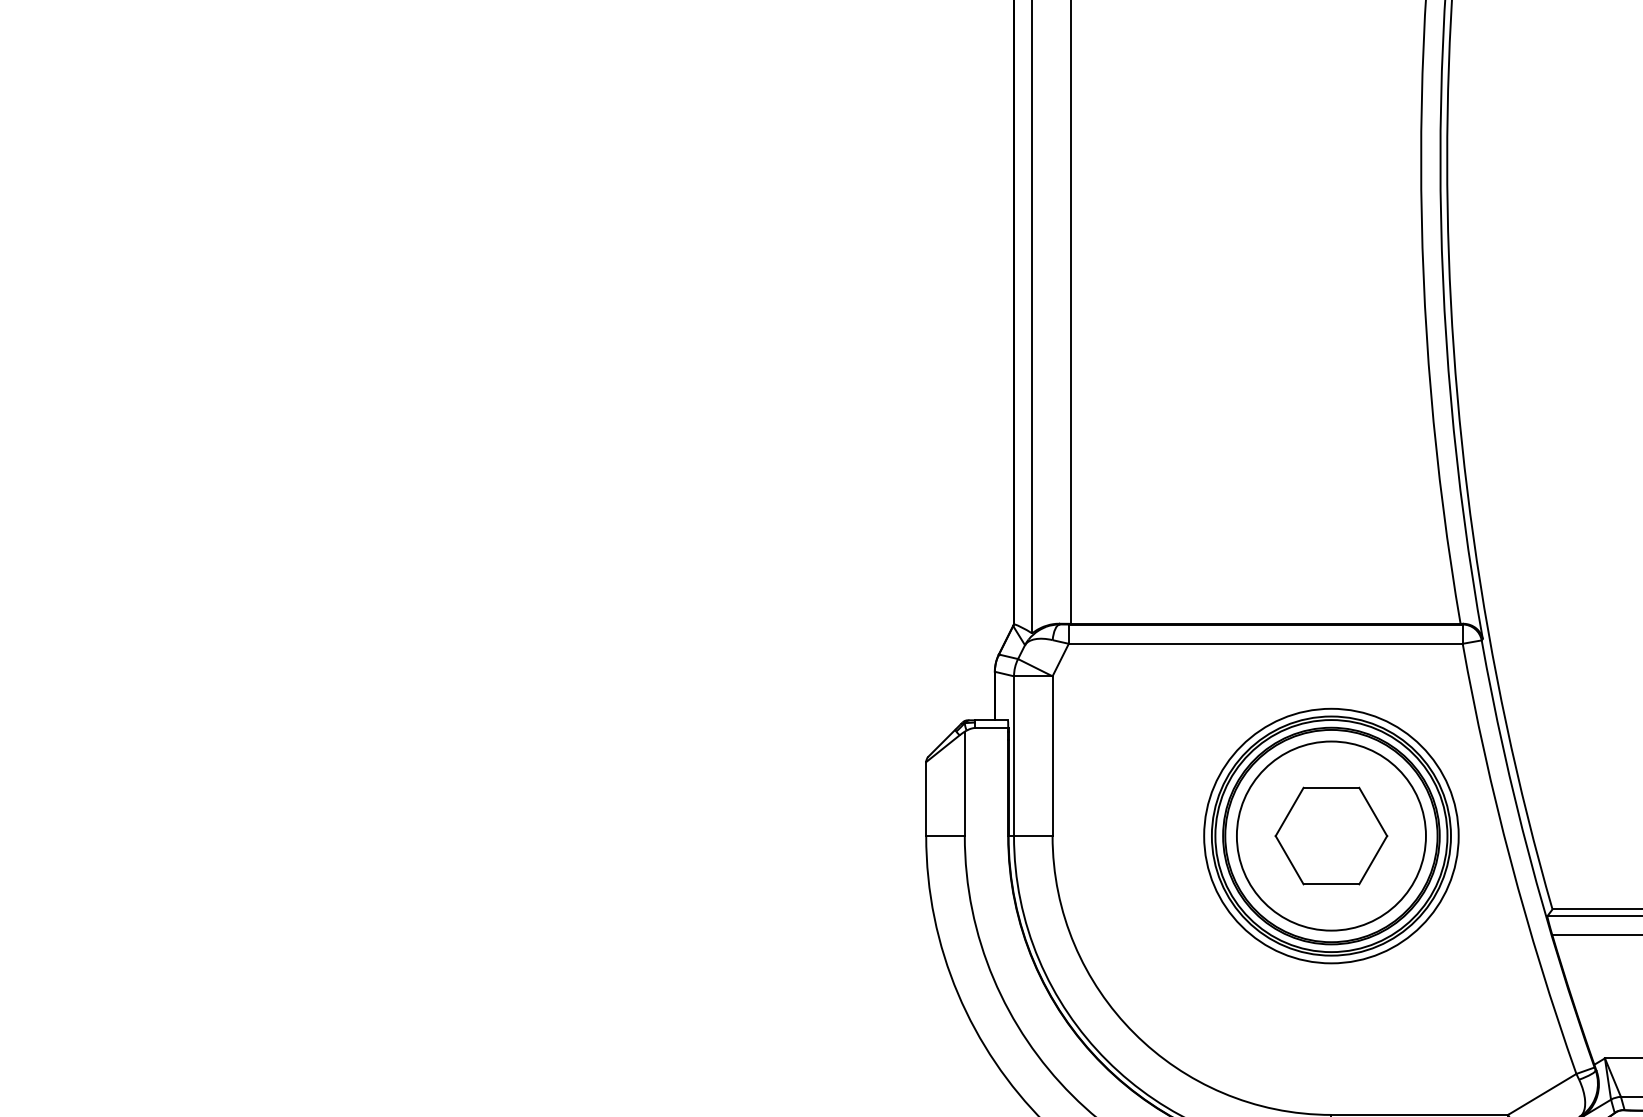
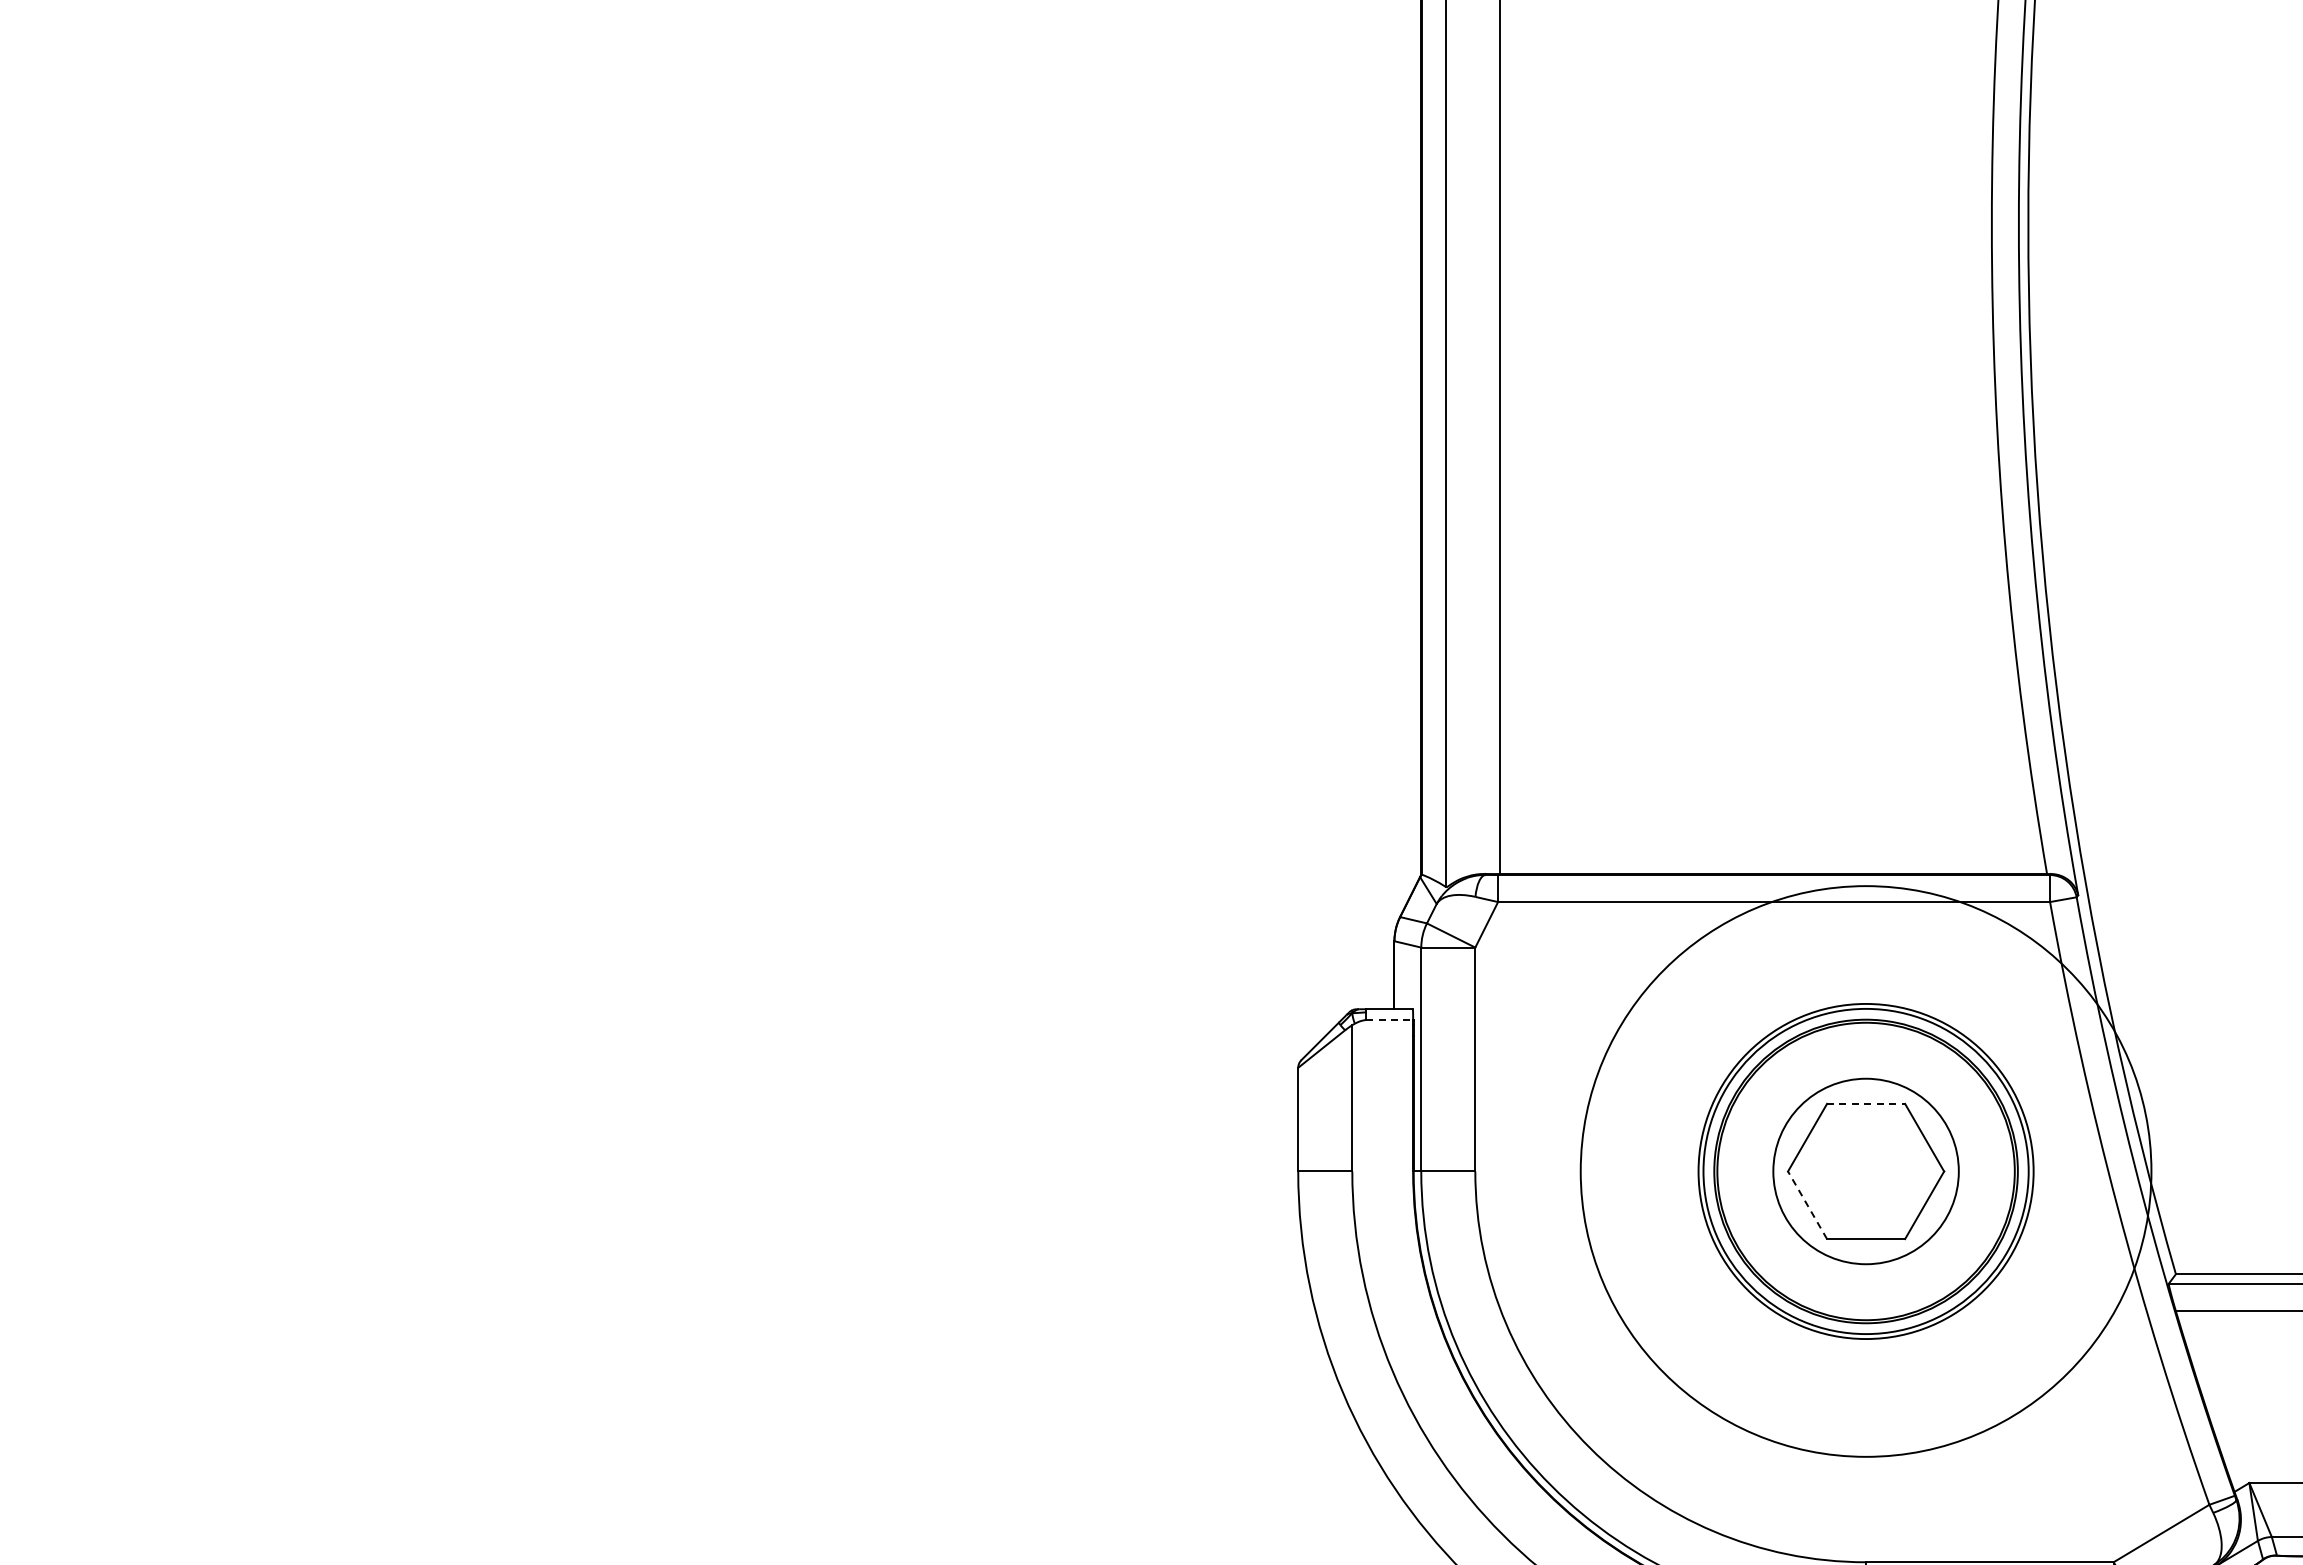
line: (991, 728) -> (1389, 1020), solid -> dashed
line: (1331, 787) -> (1866, 1103), solid -> dashed
circle: (1331, 836) -> (1865, 1171), size x0.7
circle: (1331, 836) -> (1865, 1171), size x1.6
line: (1289, 859) -> (1807, 1204), solid -> dashed

